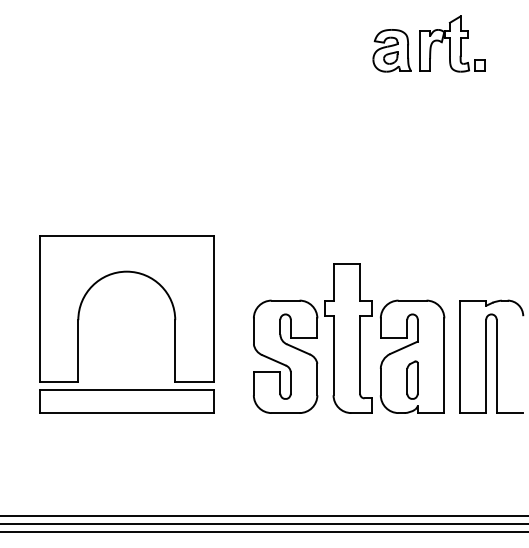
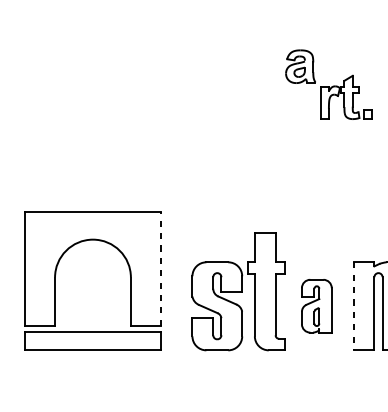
part: (452, 43) -> (346, 97), moved
line: (213, 308) -> (160, 268), solid -> dashed
part: (412, 356) -> (316, 306), size x0.6
line: (459, 357) -> (353, 306), solid -> dashed

